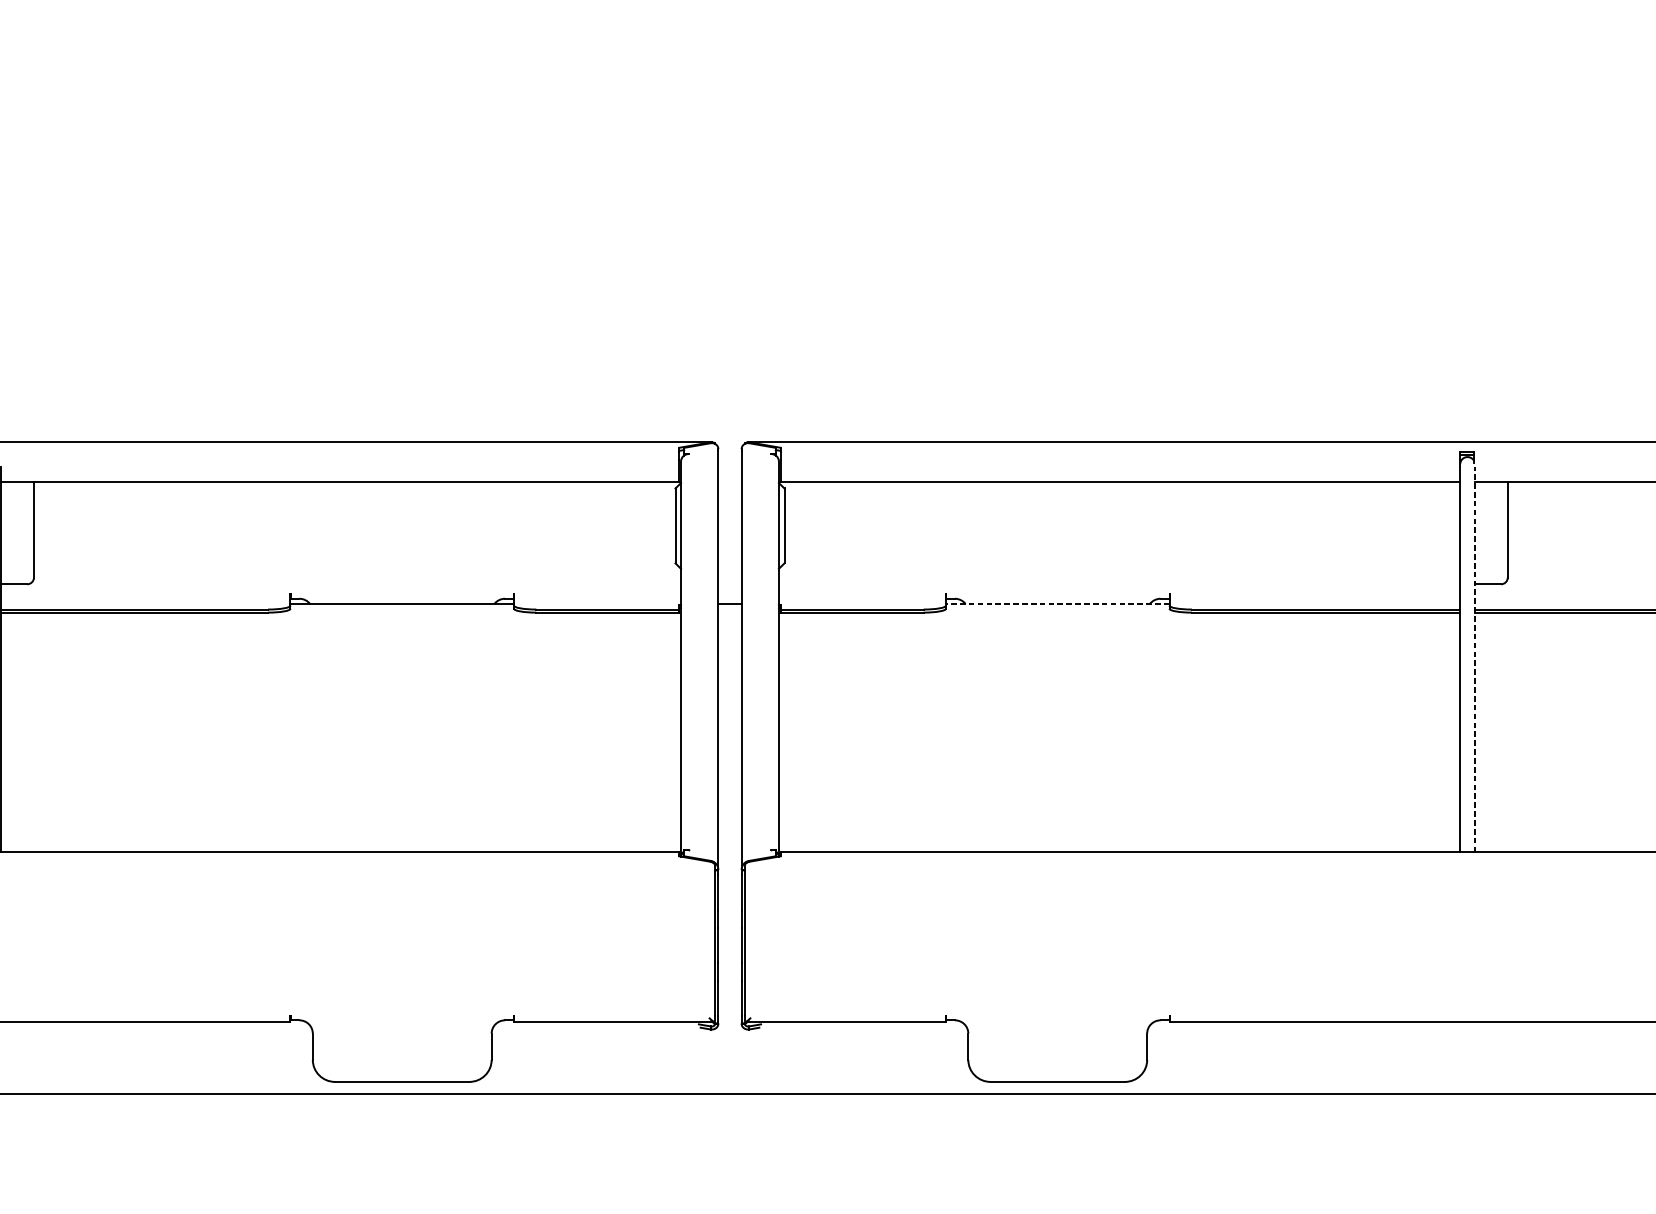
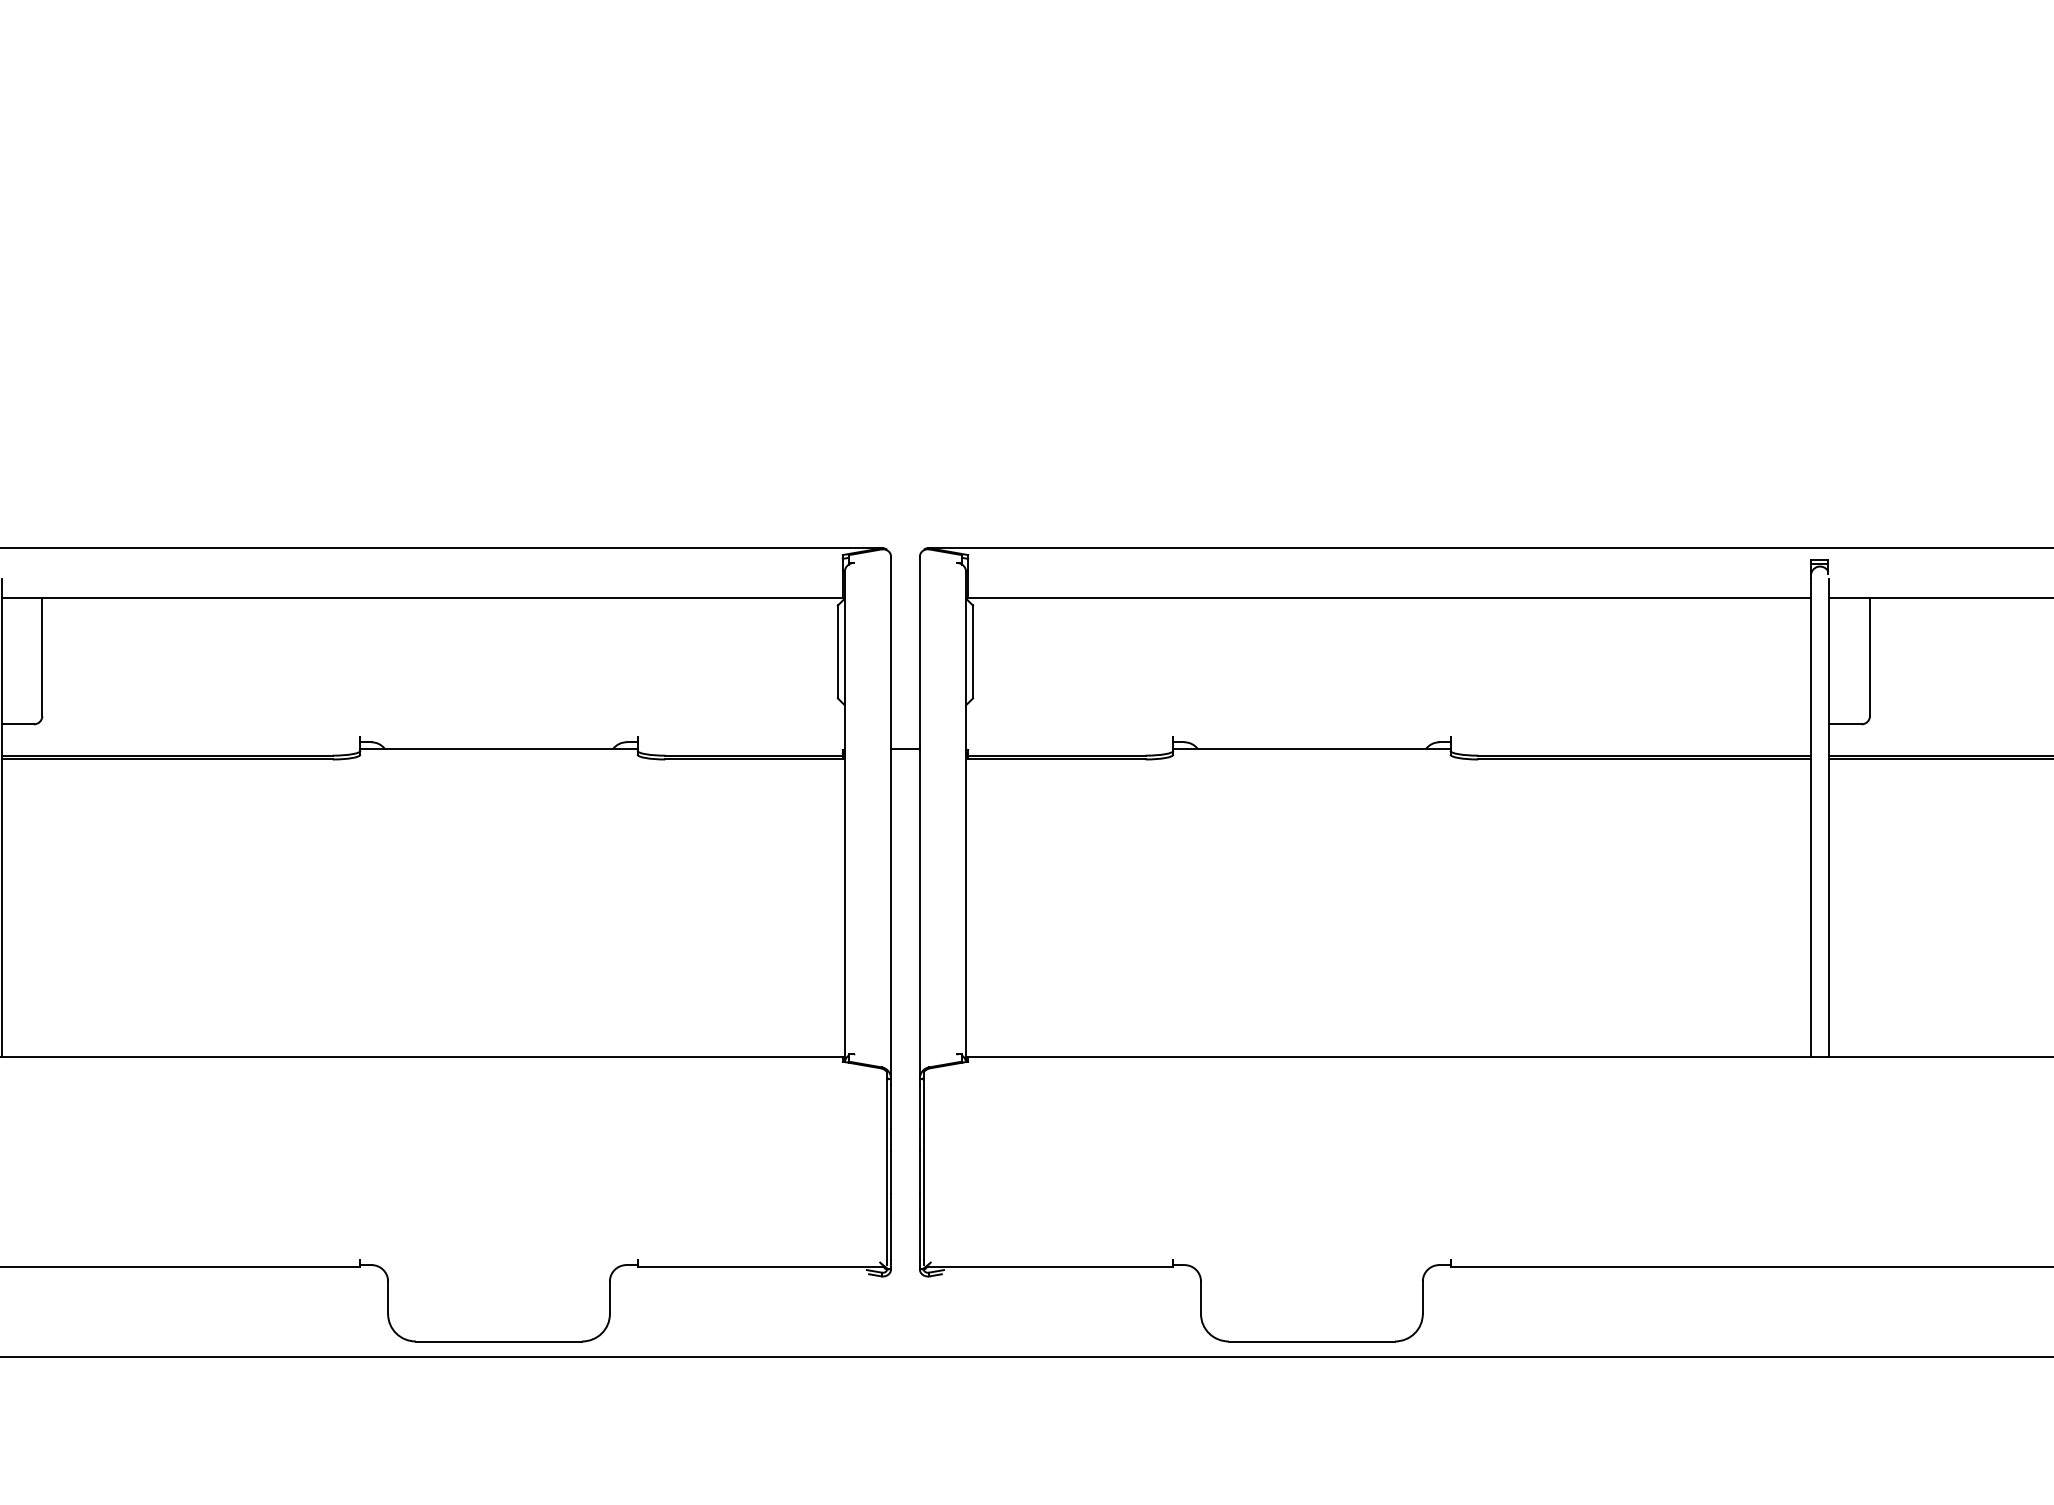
line: (1057, 603) -> (1311, 748), dashed -> solid
line: (1475, 659) -> (1829, 817), dashed -> solid

